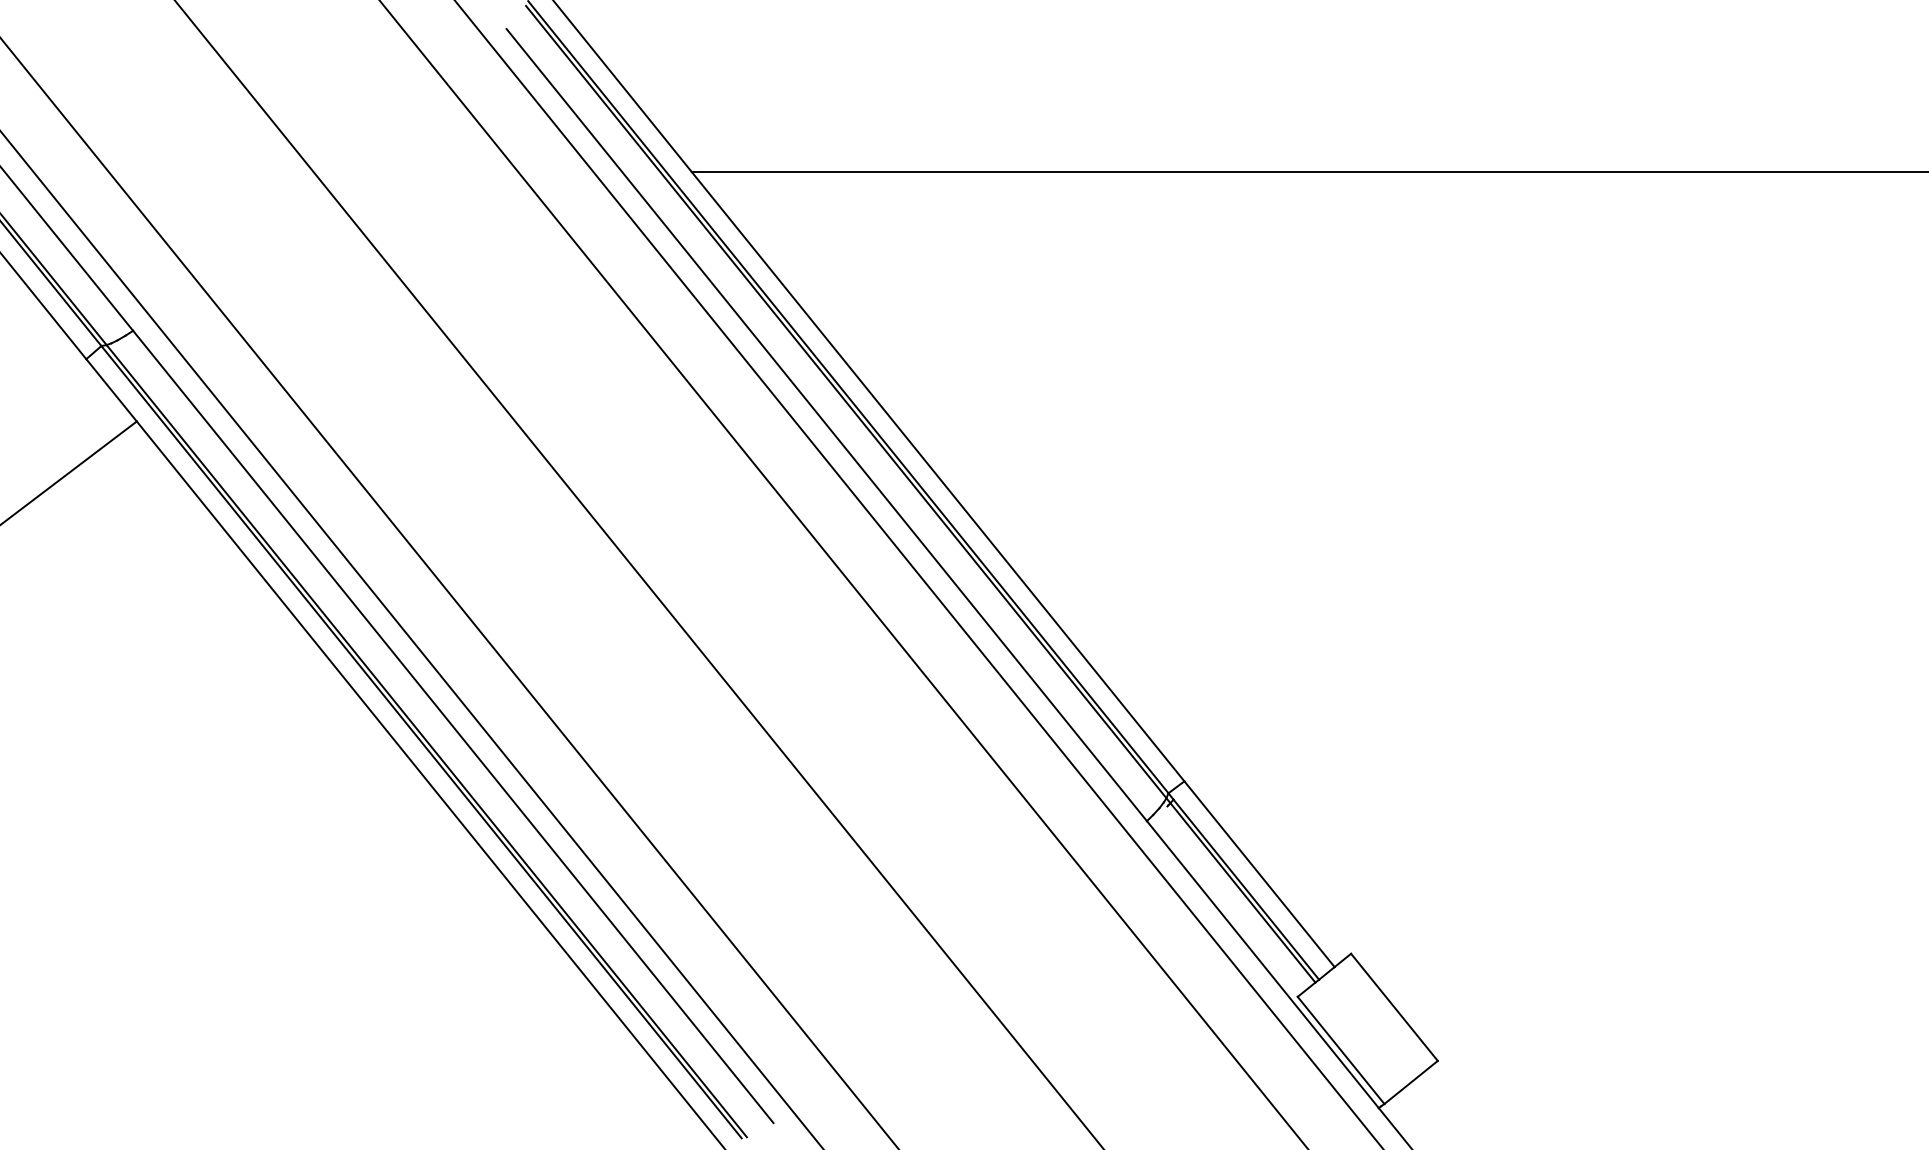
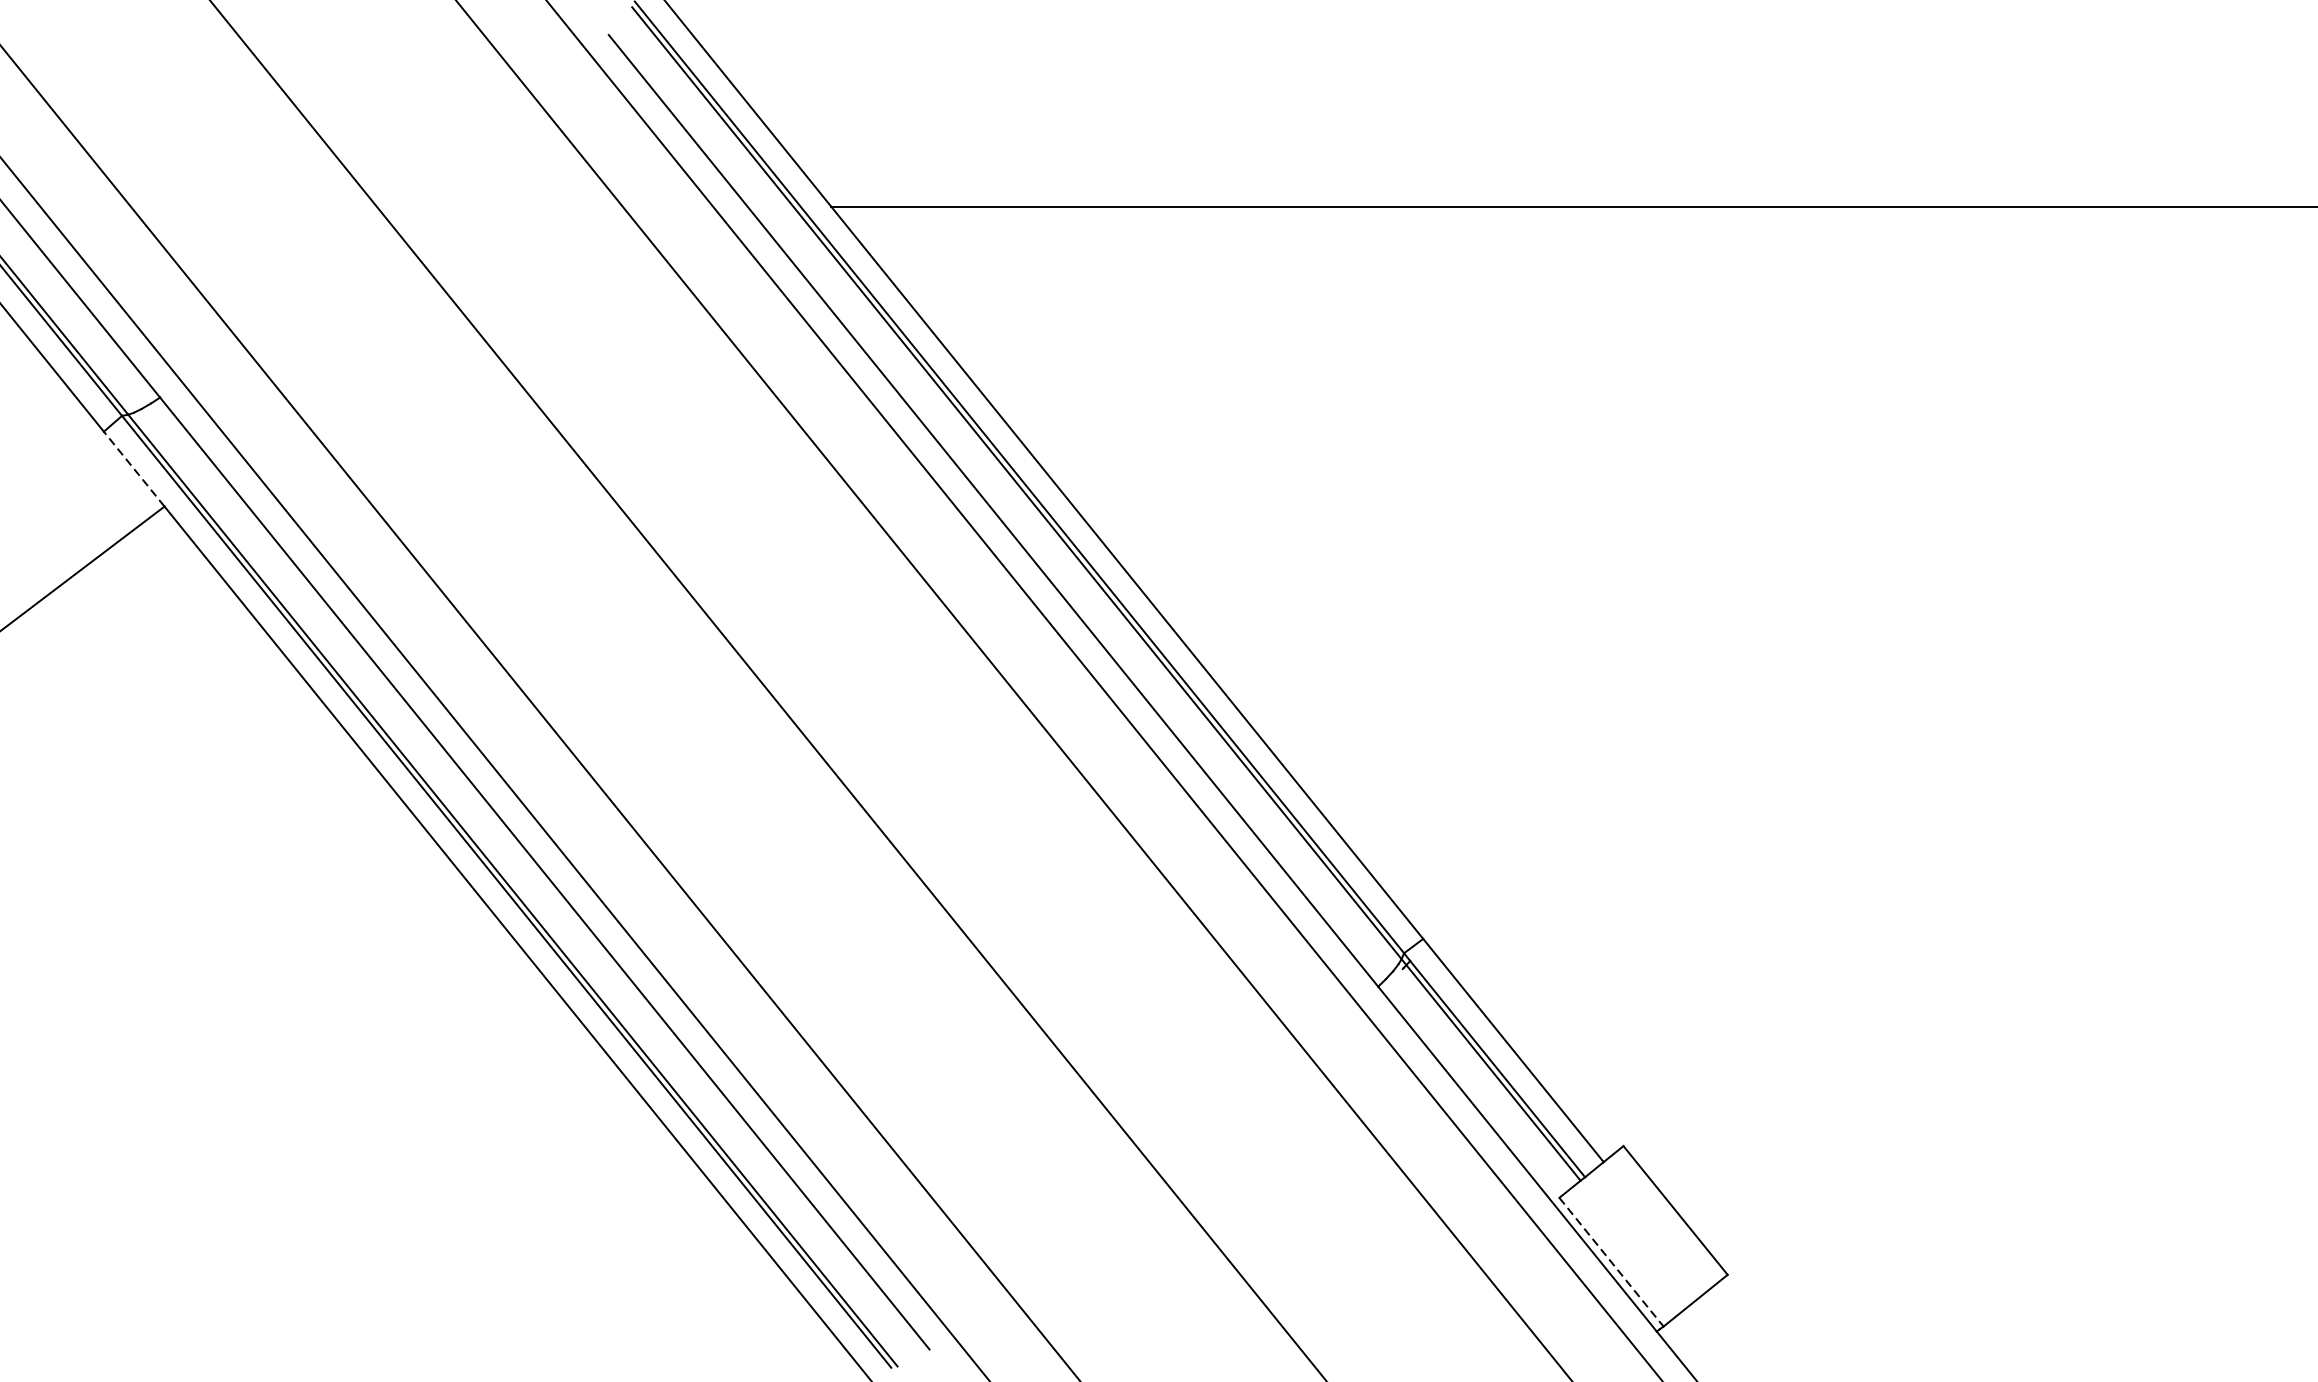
line: (111, 389) -> (134, 468), solid -> dashed
line: (1341, 1050) -> (1611, 1262), solid -> dashed

